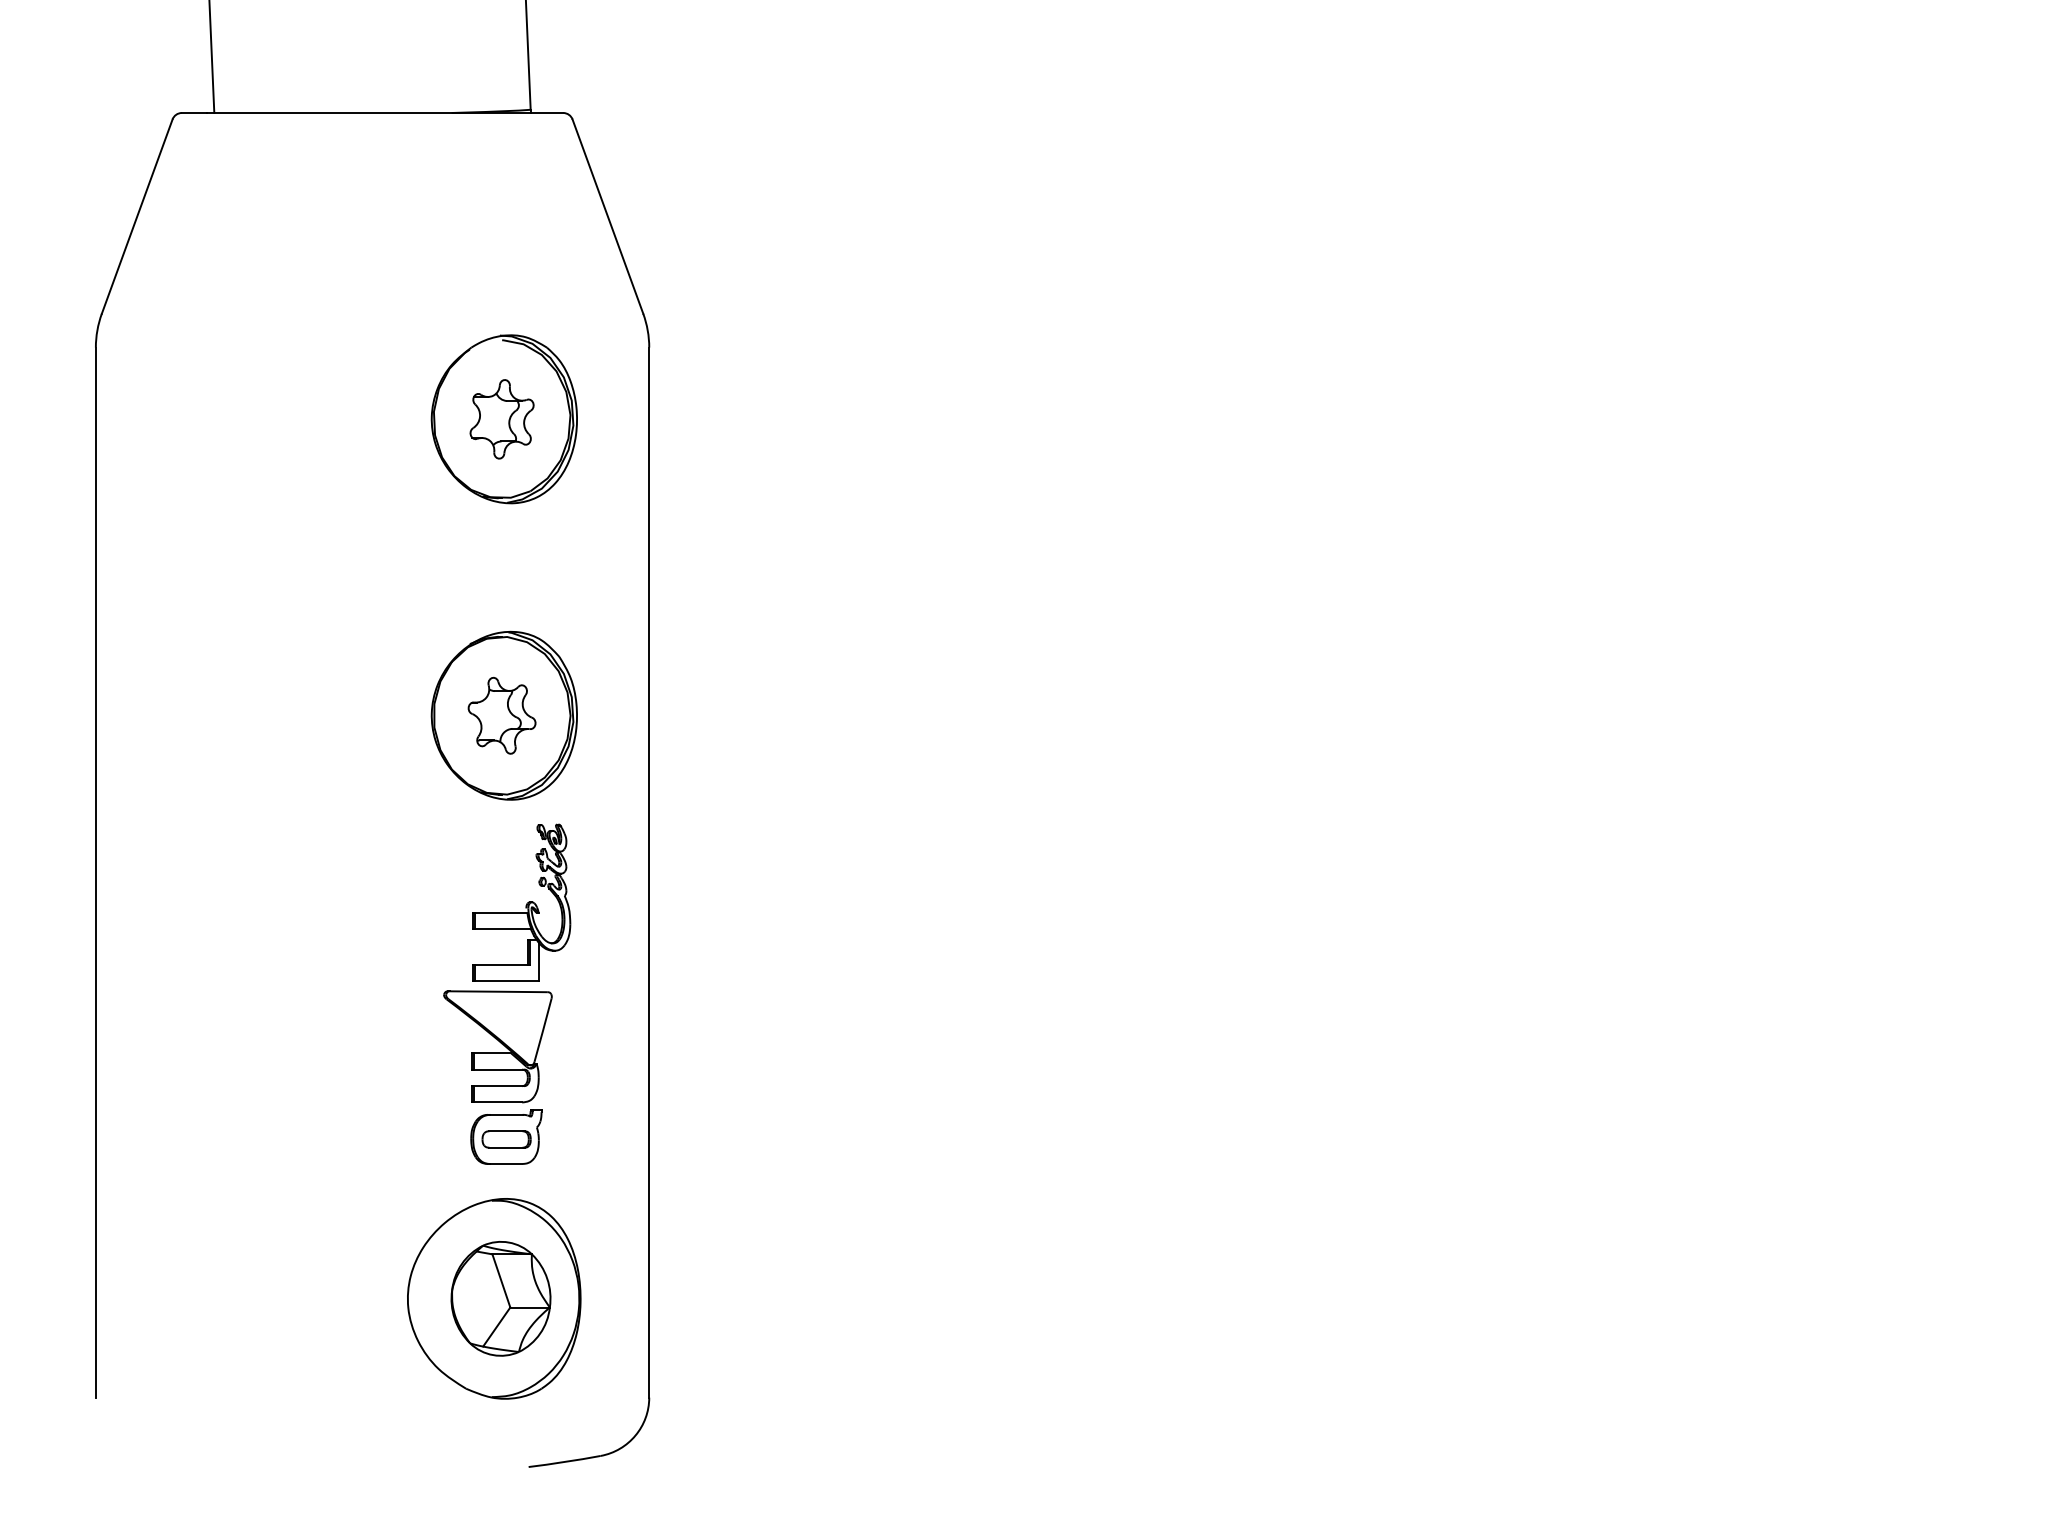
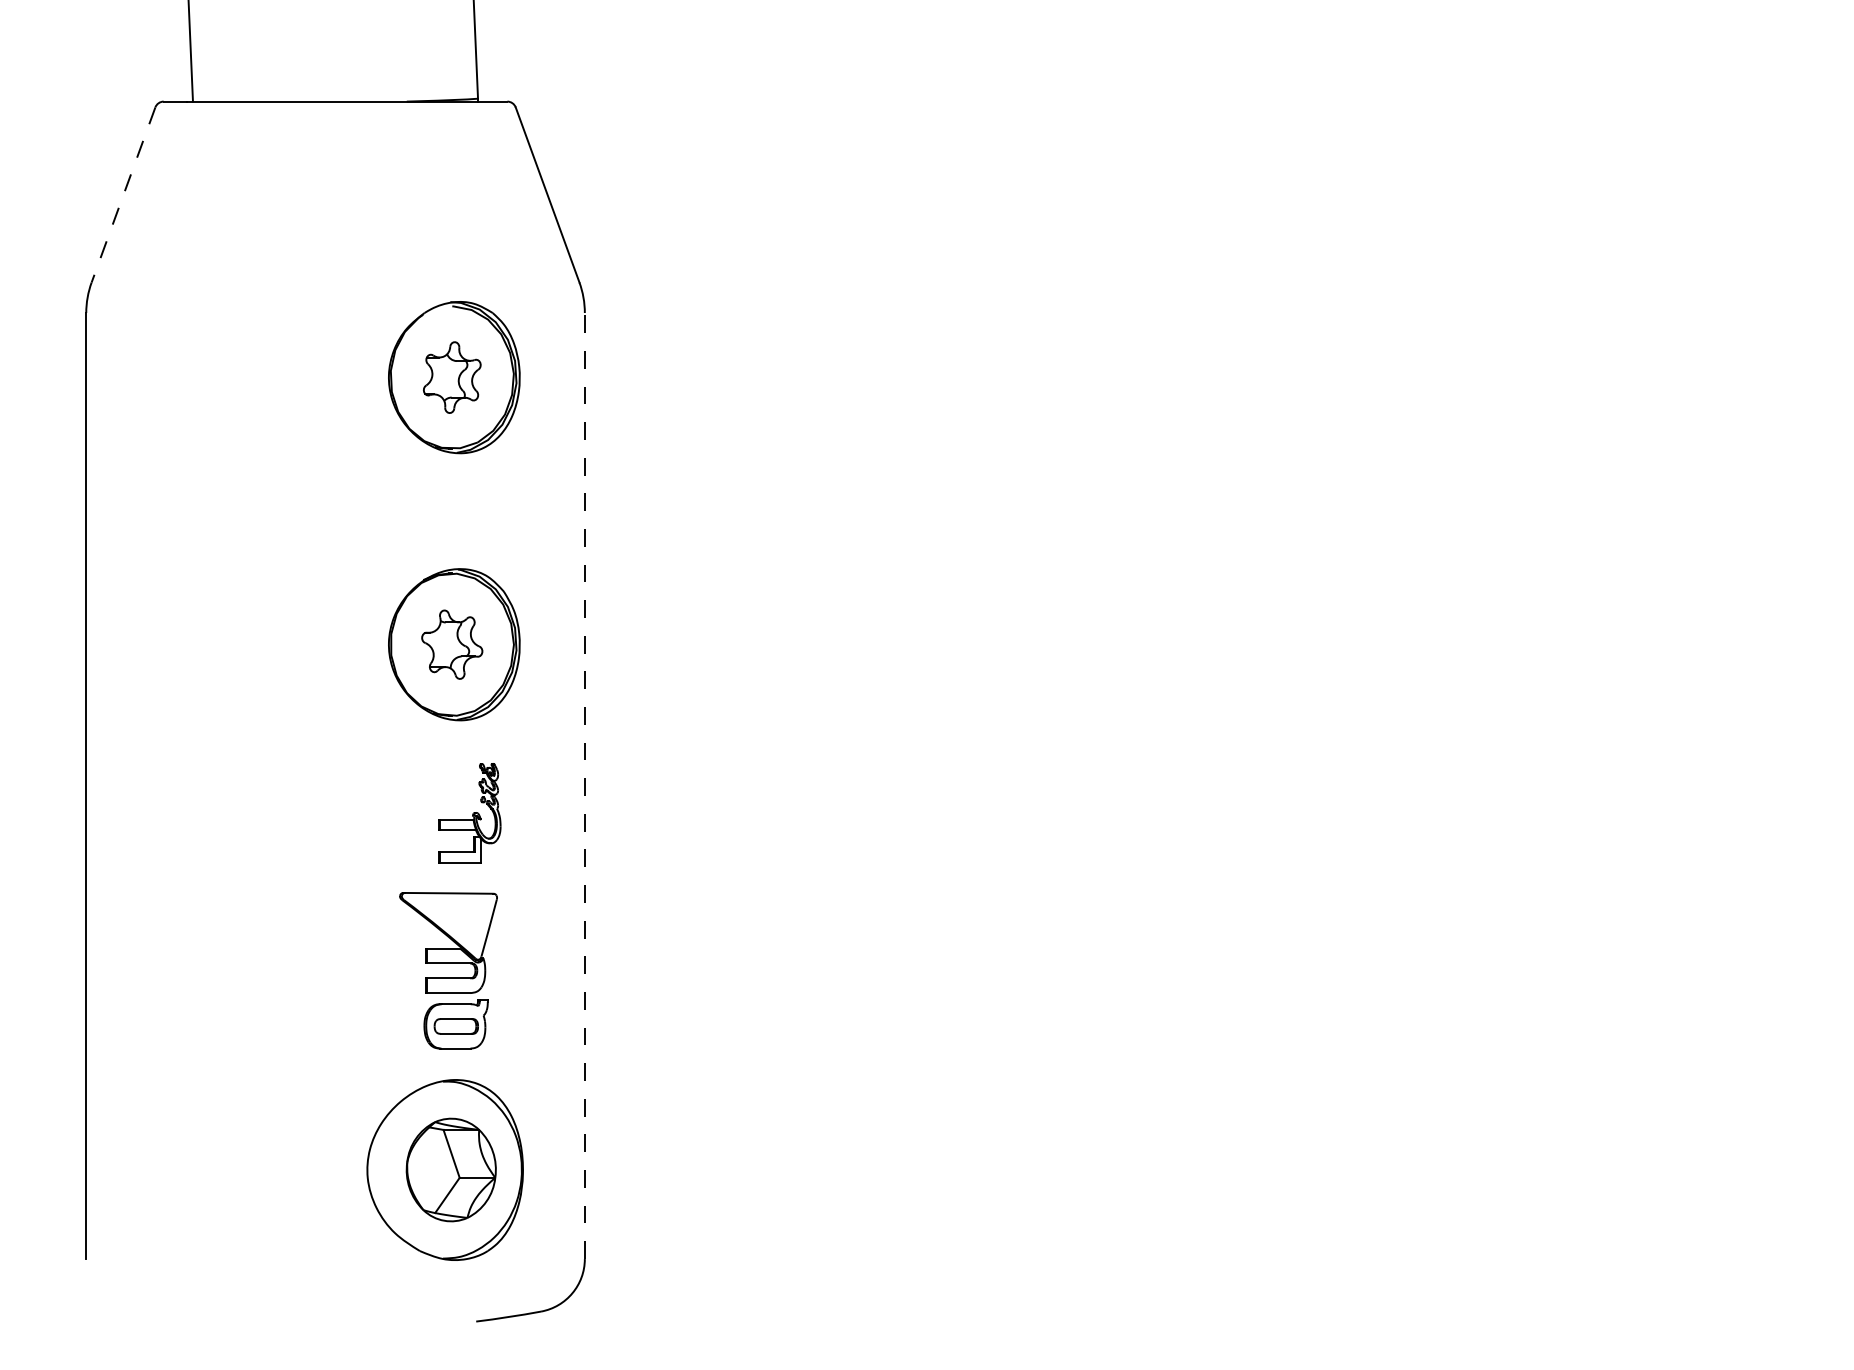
line: (137, 217) -> (123, 195), solid -> dashed
line: (648, 872) -> (584, 785), solid -> dashed
part: (521, 902) -> (469, 812), size x0.7

